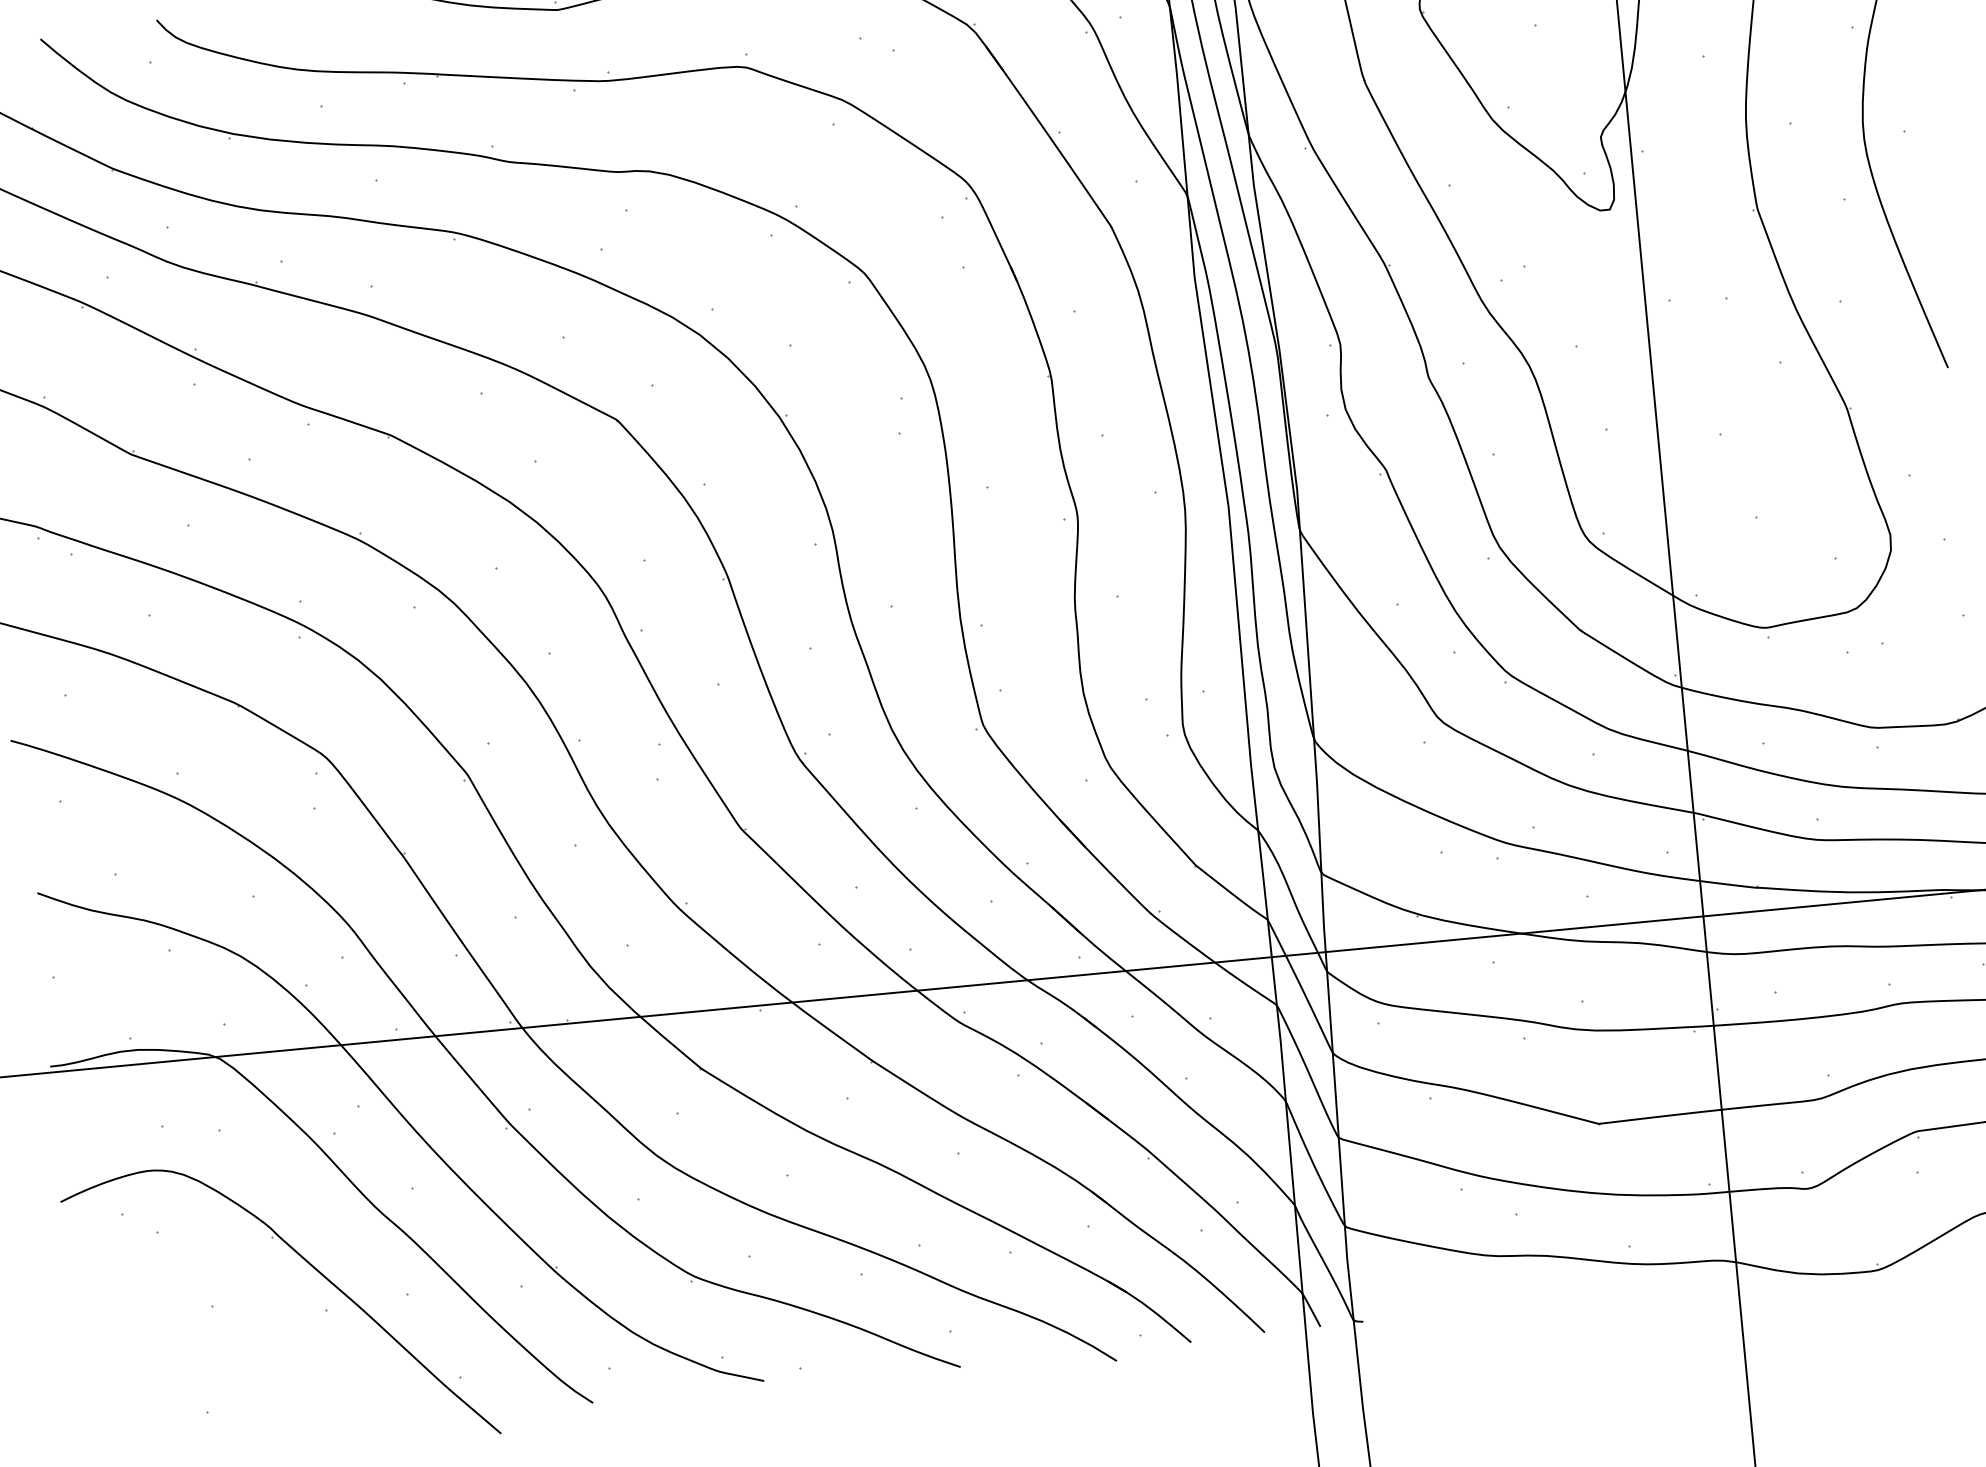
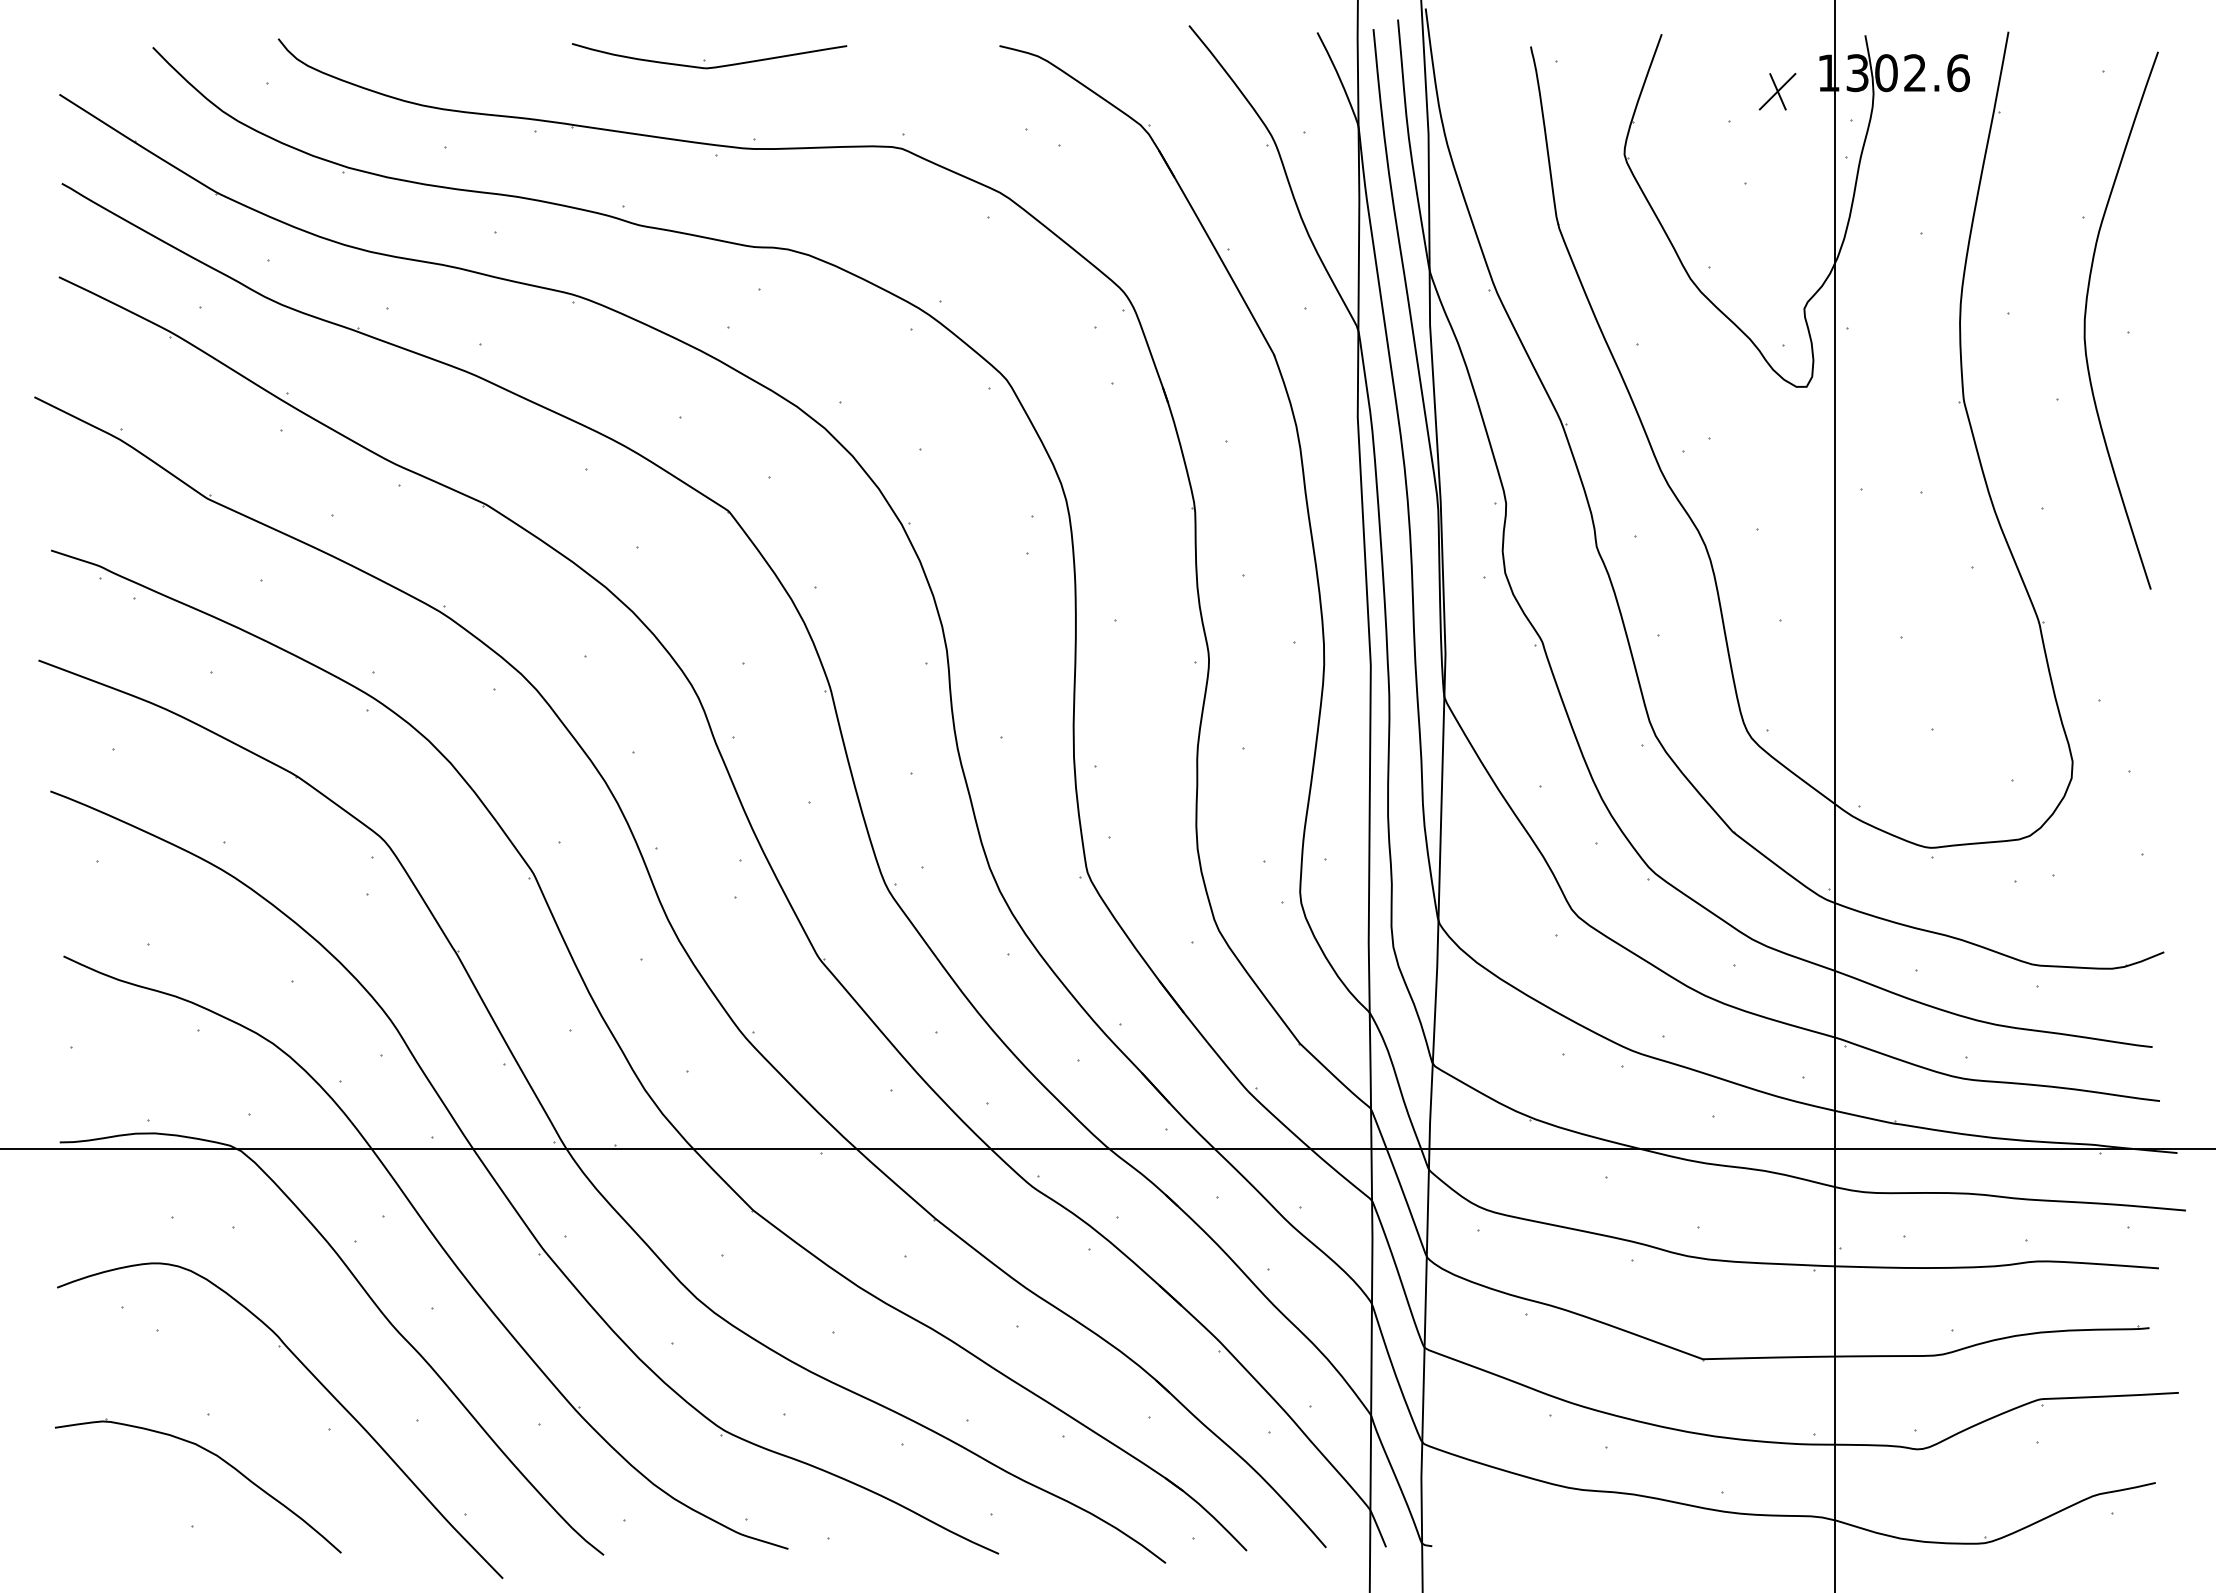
part: (224, 1346) -> (217, 1457), added

